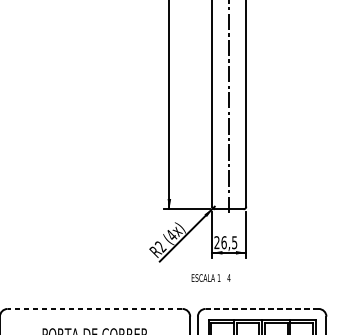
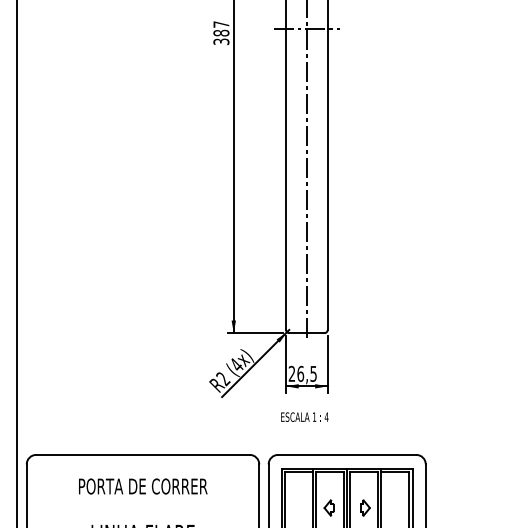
text: (210, 277) -> (304, 416), moved
line: (95, 308) -> (143, 454), dashed -> solid
line: (261, 308) -> (346, 454), dashed -> solid

